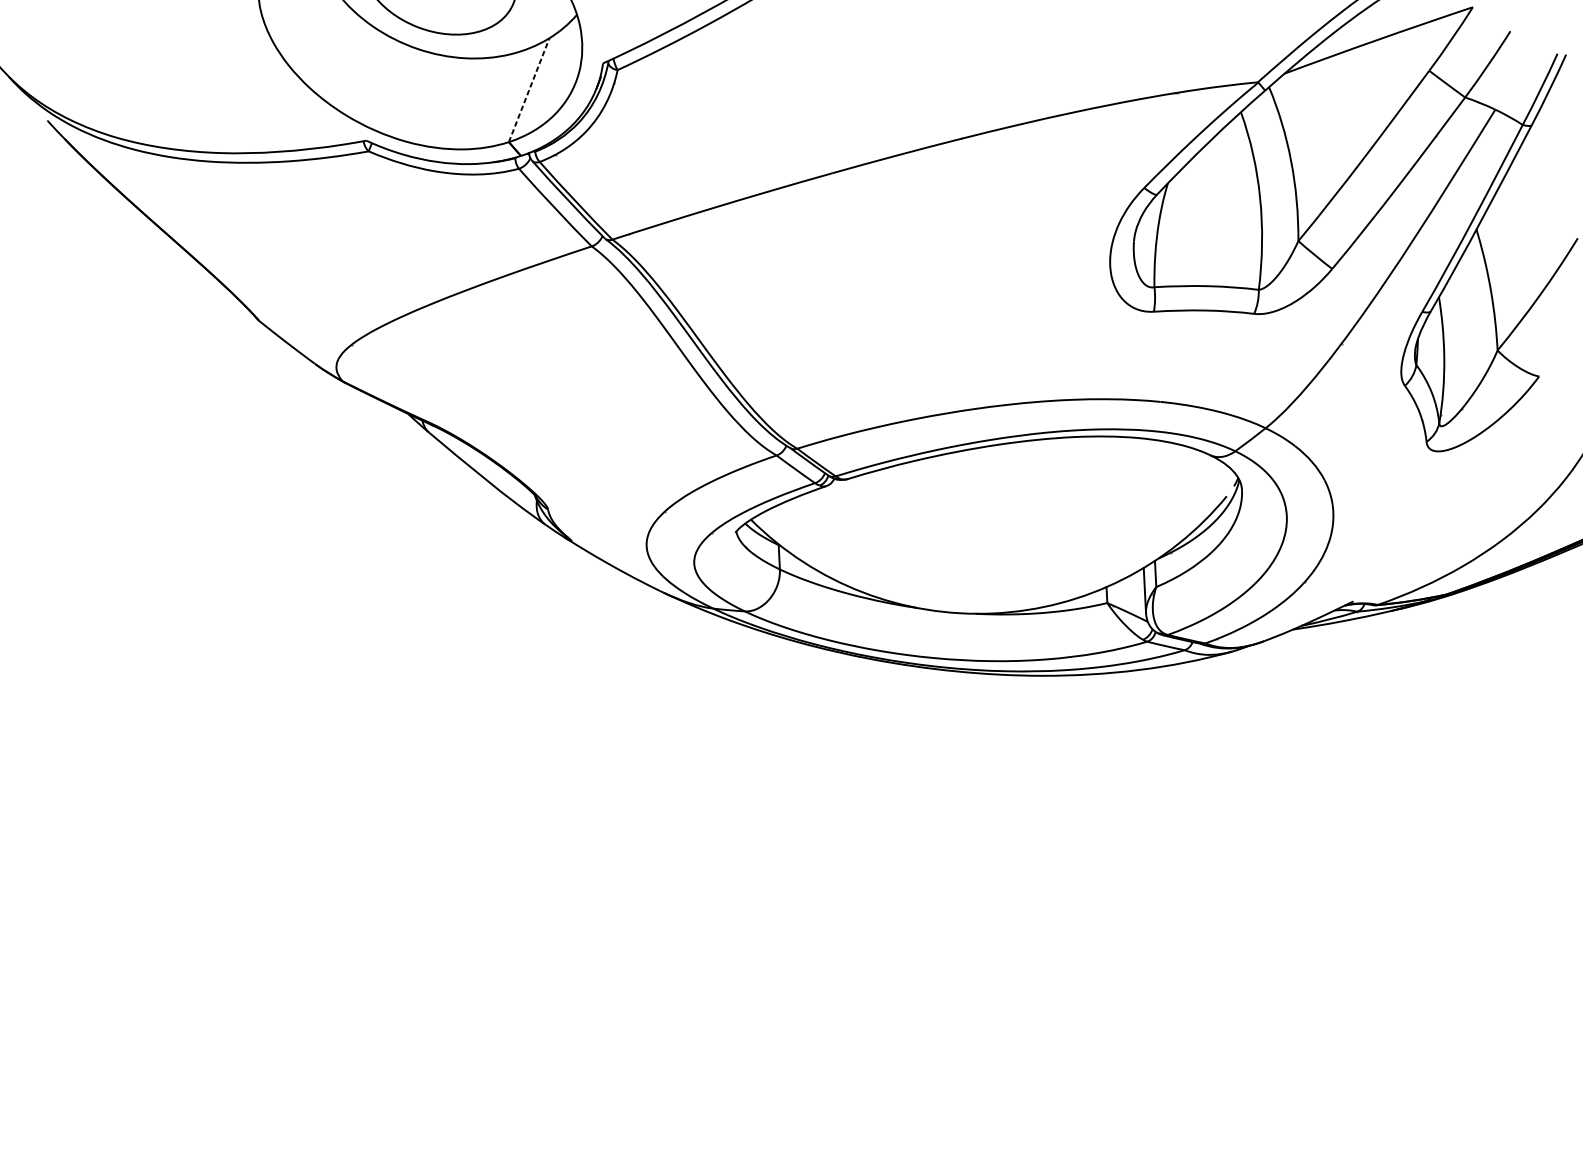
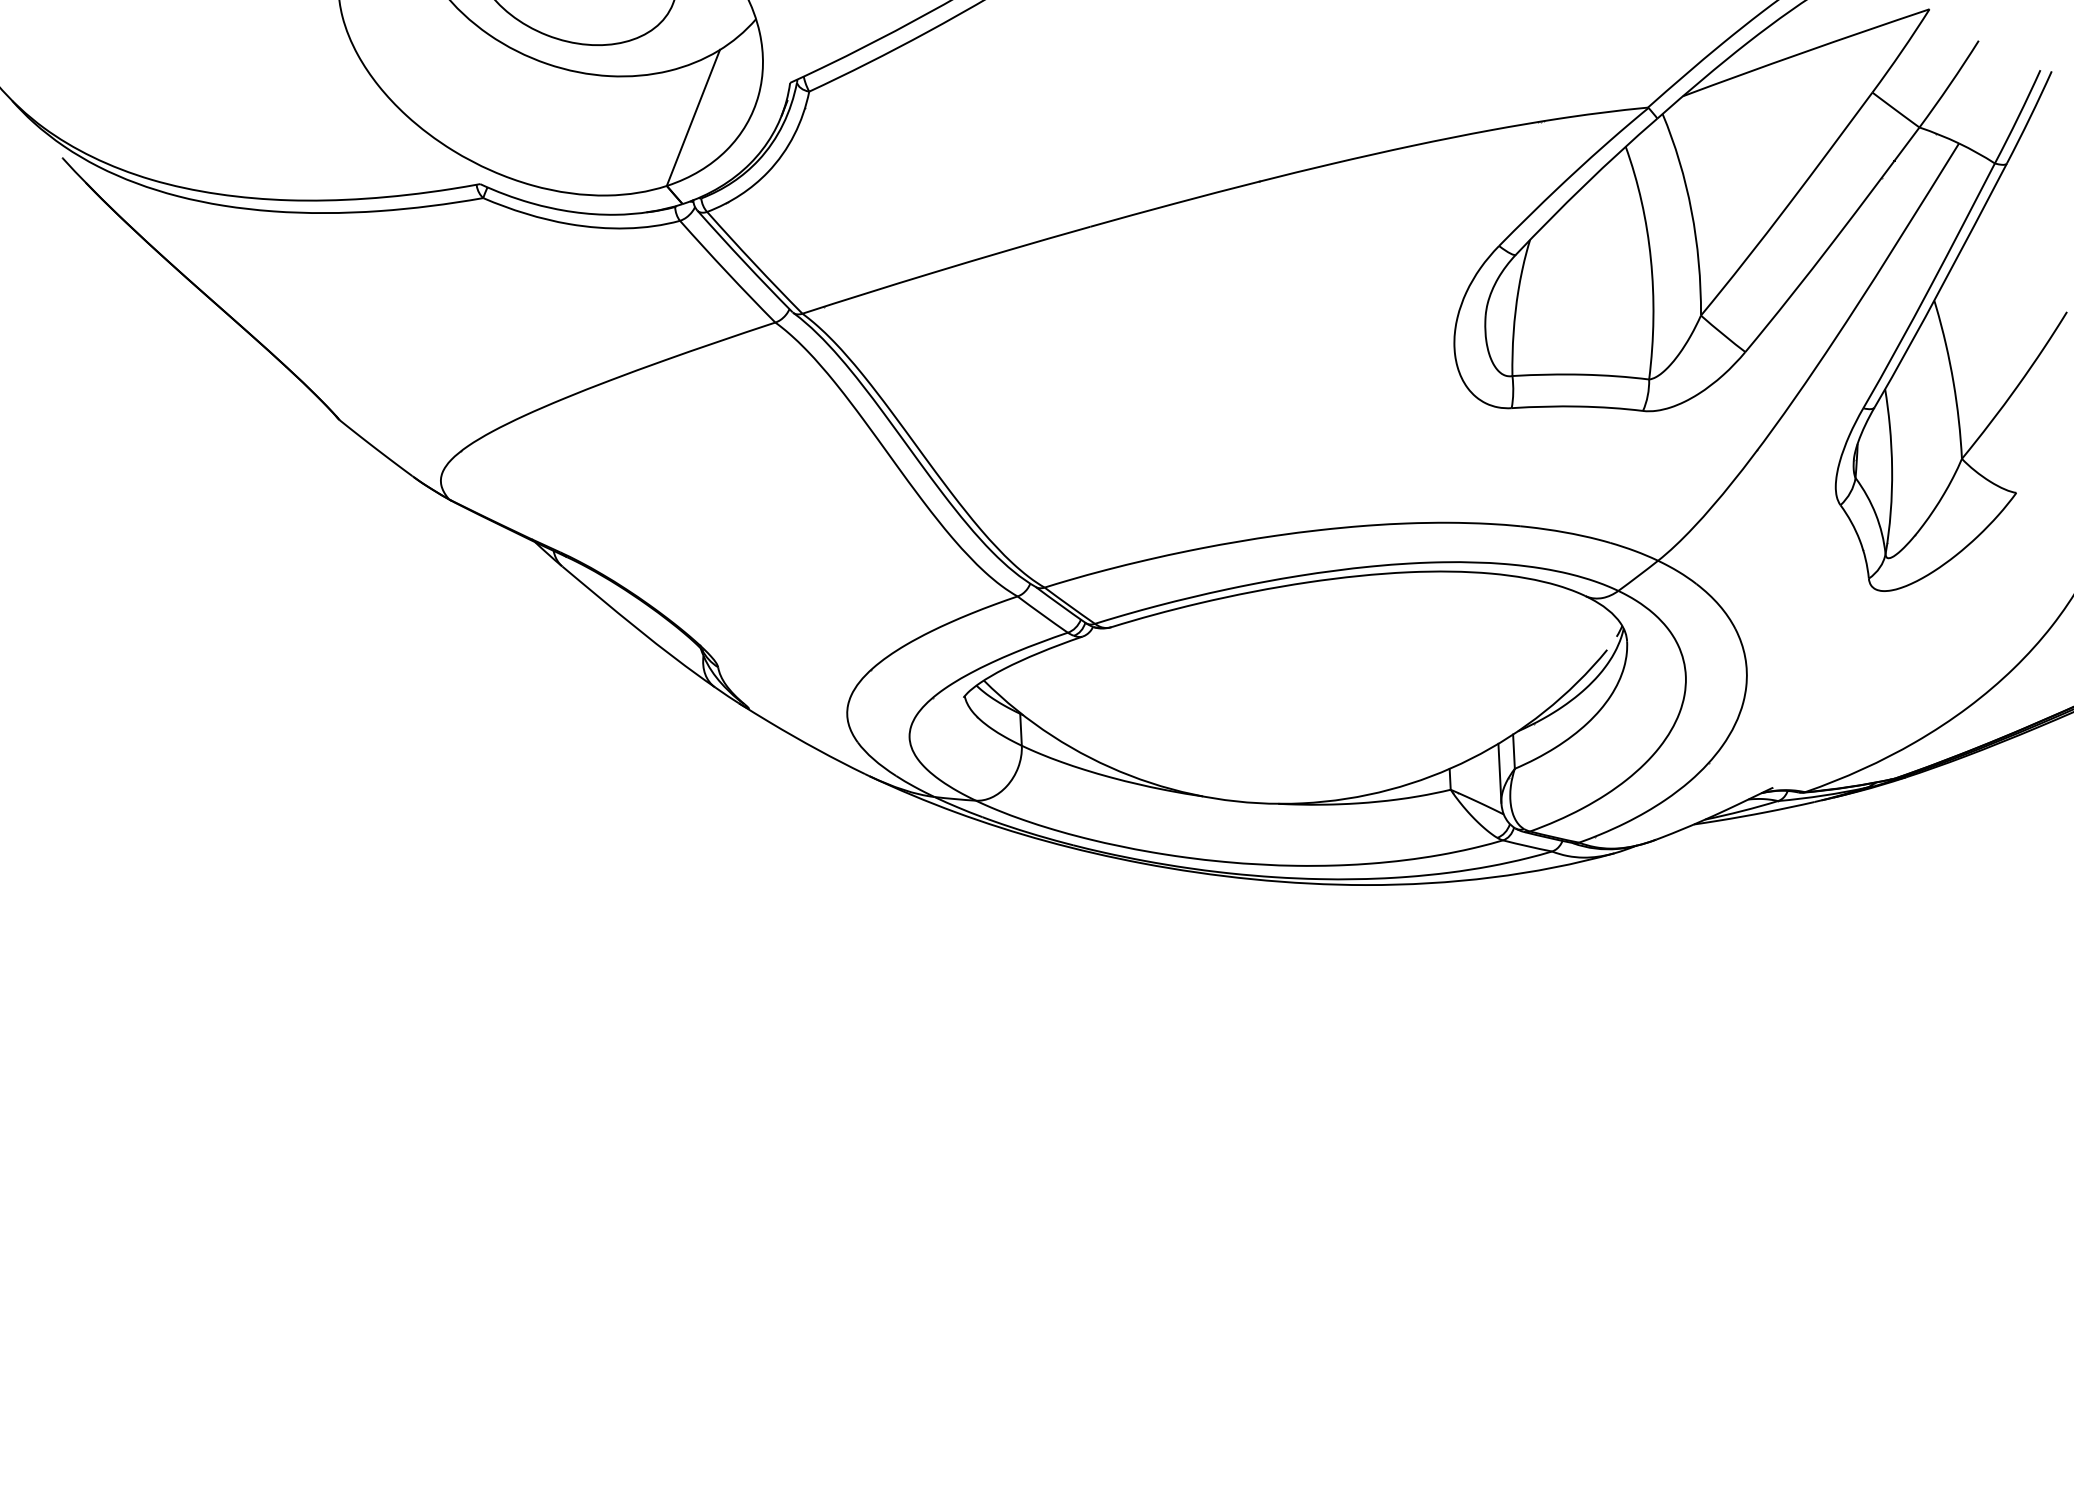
line: (529, 89) -> (693, 117), dashed -> solid

